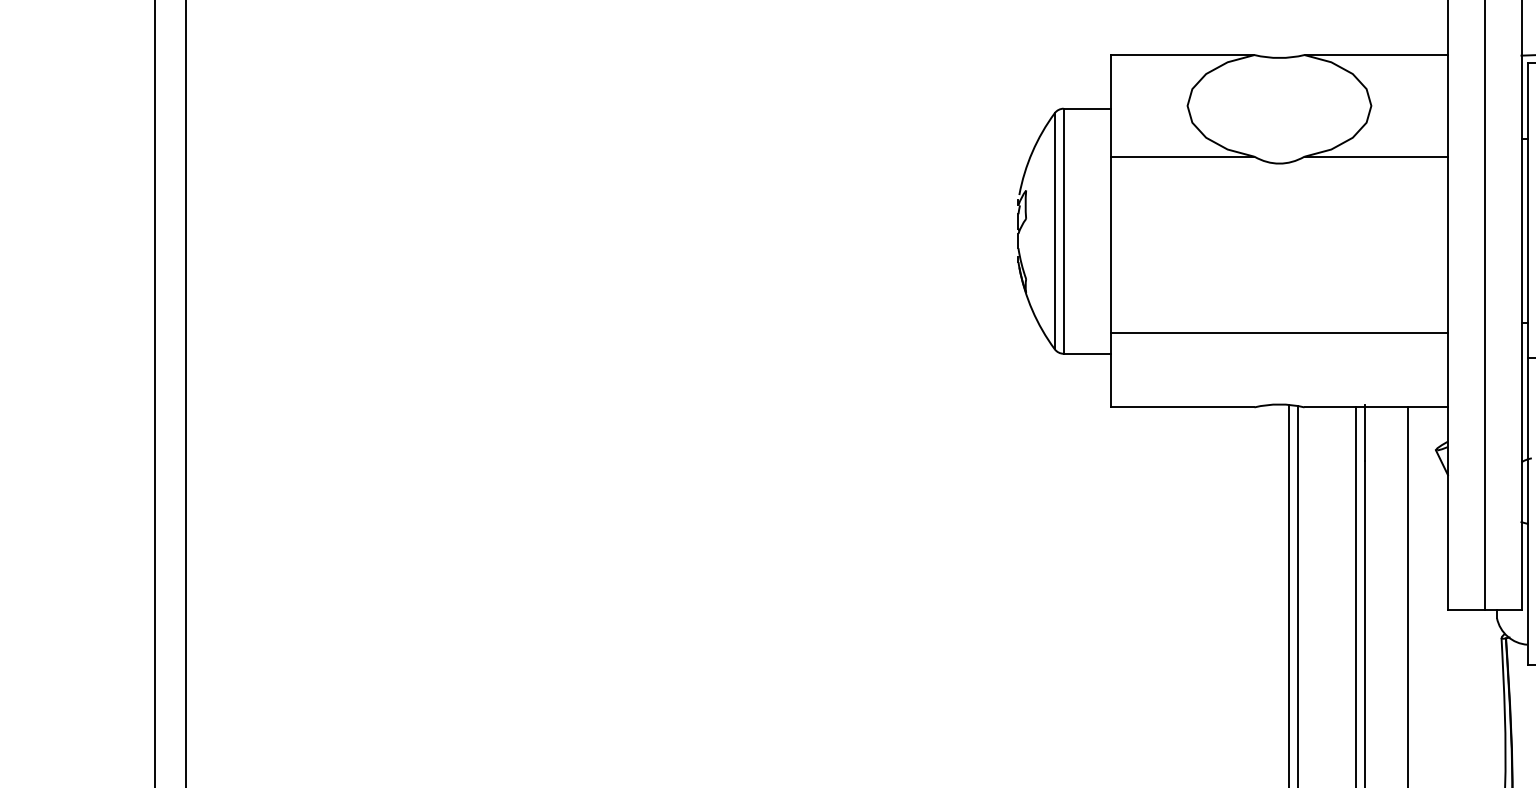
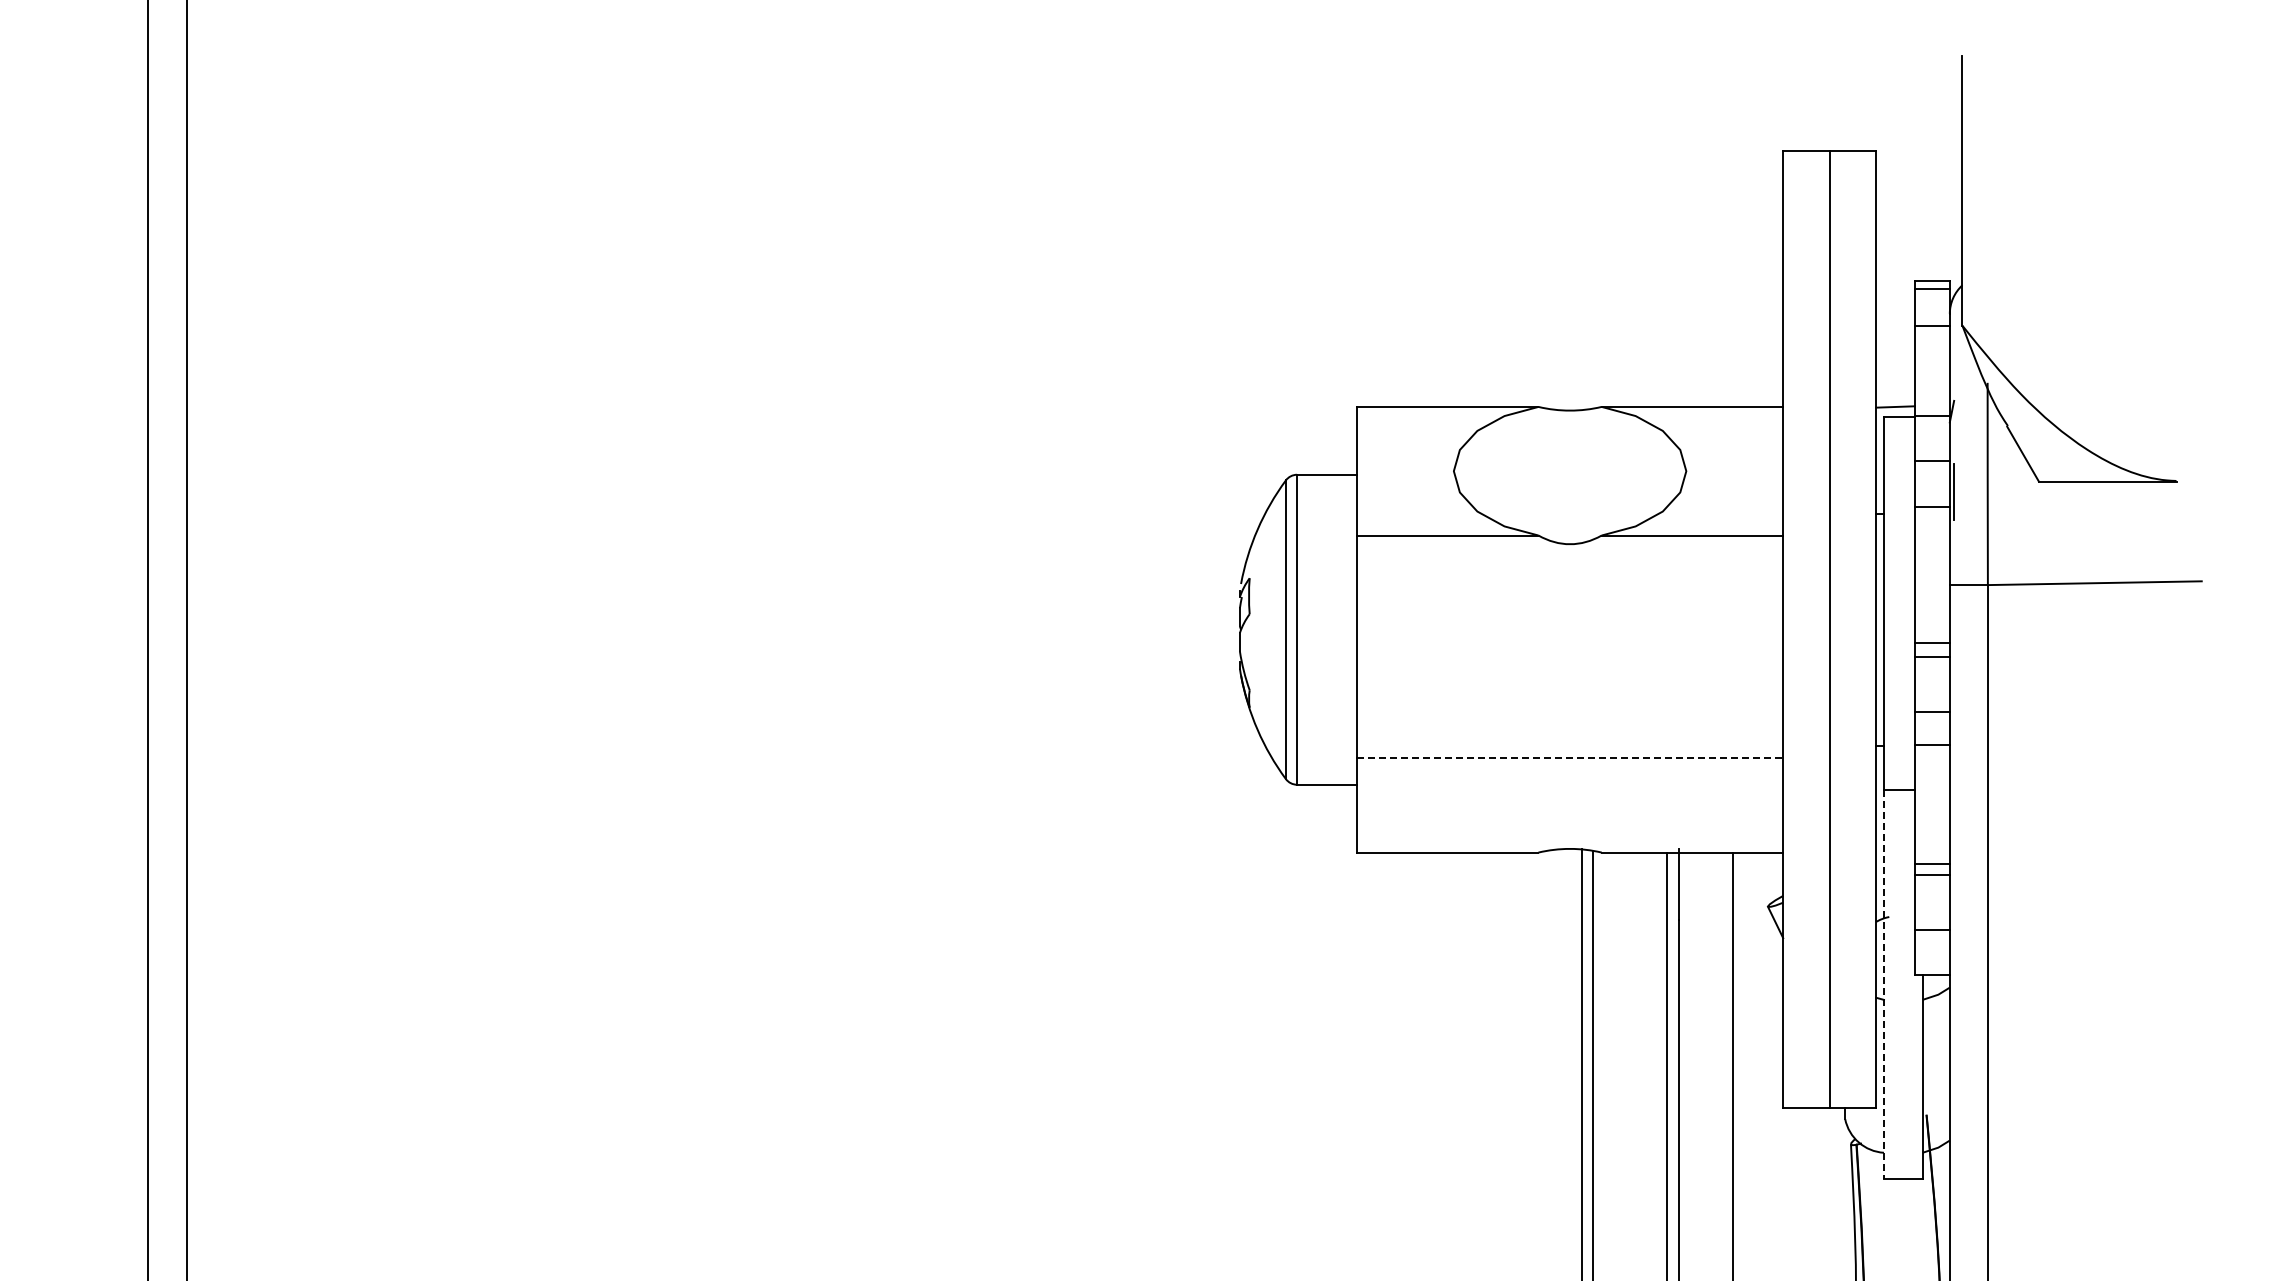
line: (1279, 333) -> (1570, 758), solid -> dashed
line: (1527, 511) -> (1883, 984), solid -> dashed

